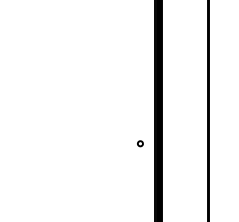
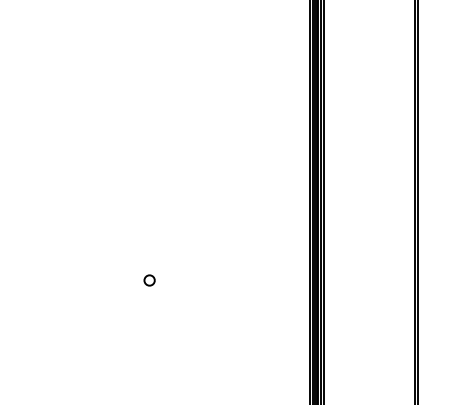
circle: (140, 143) -> (149, 279), moved

